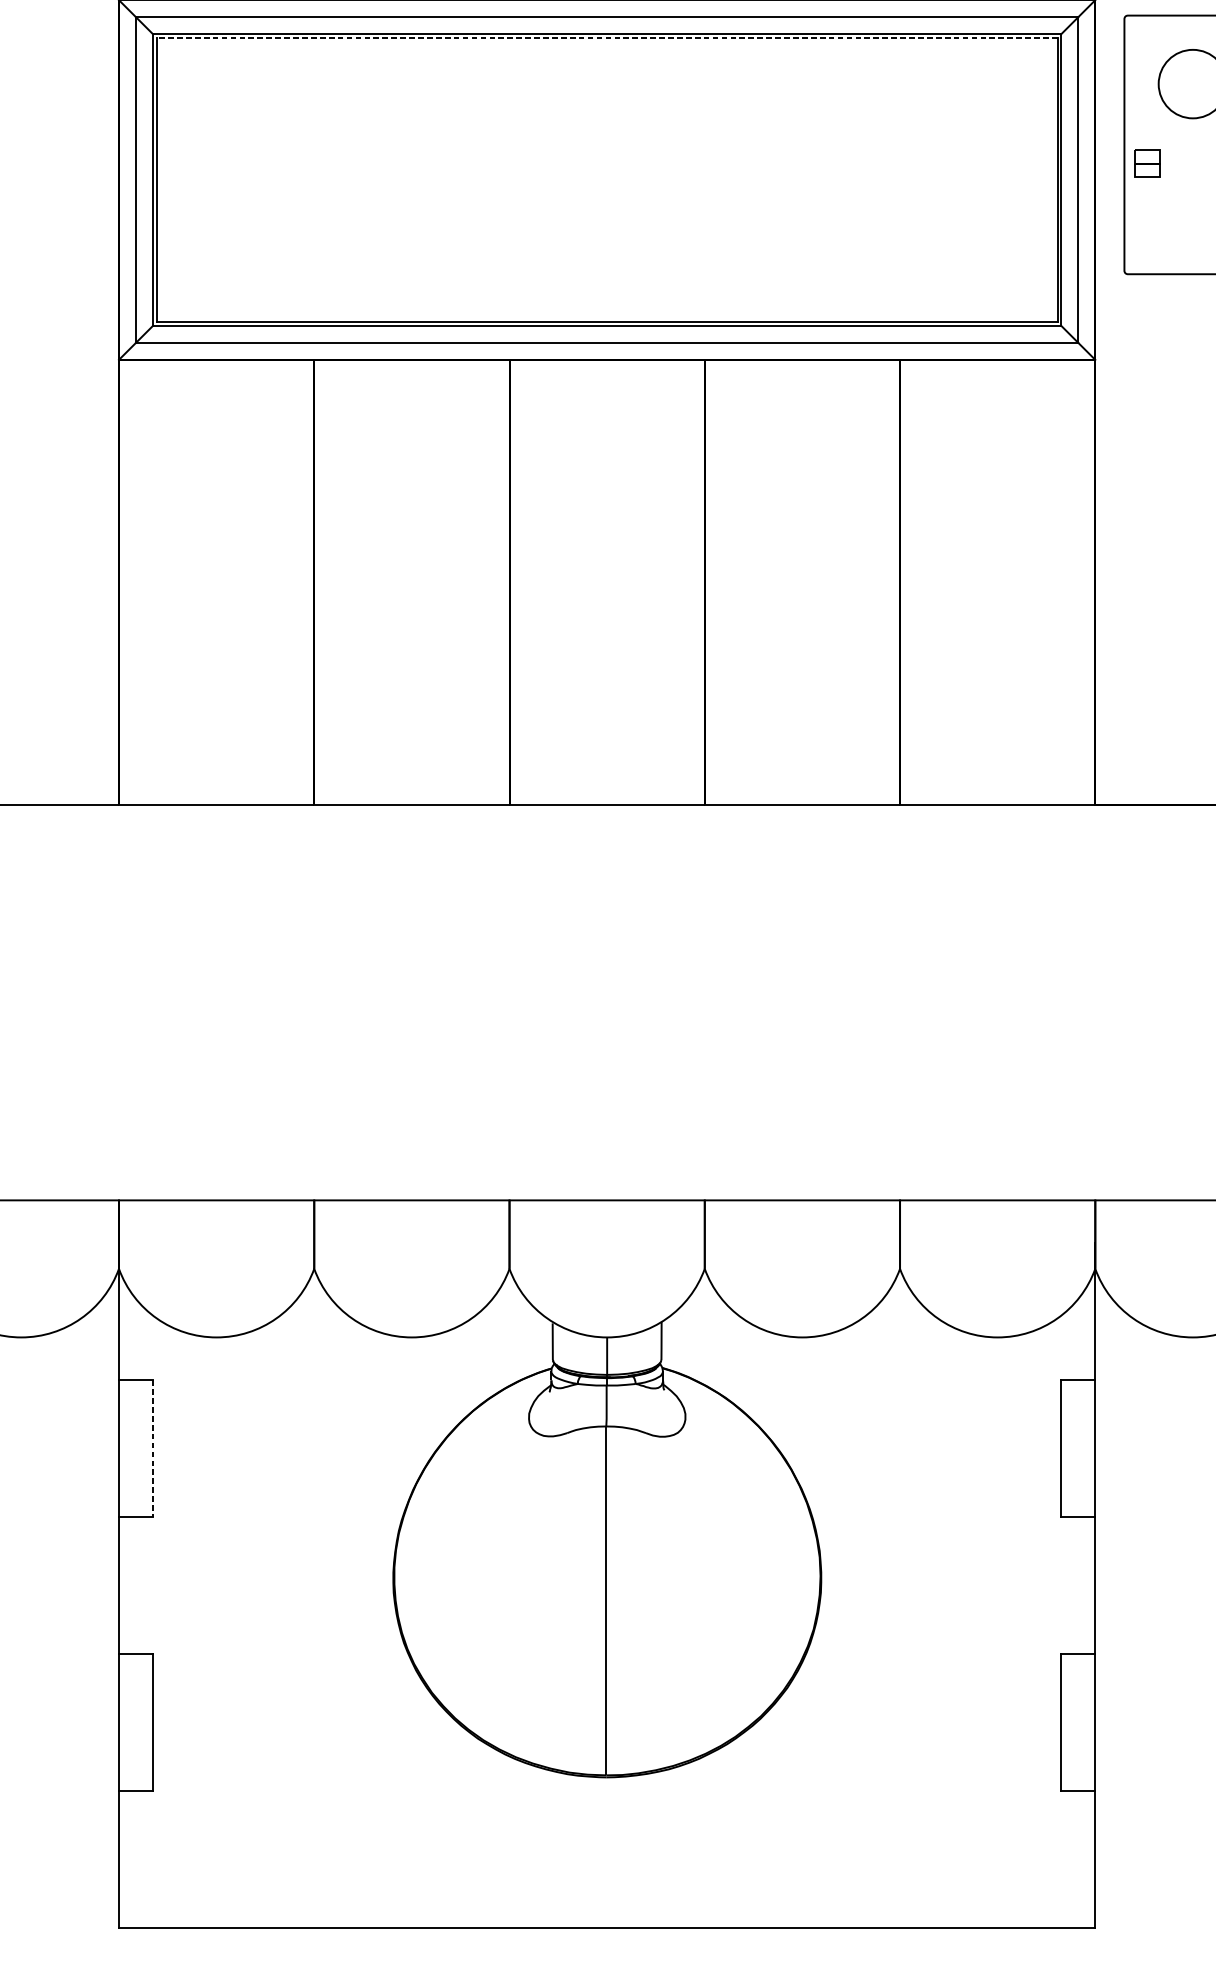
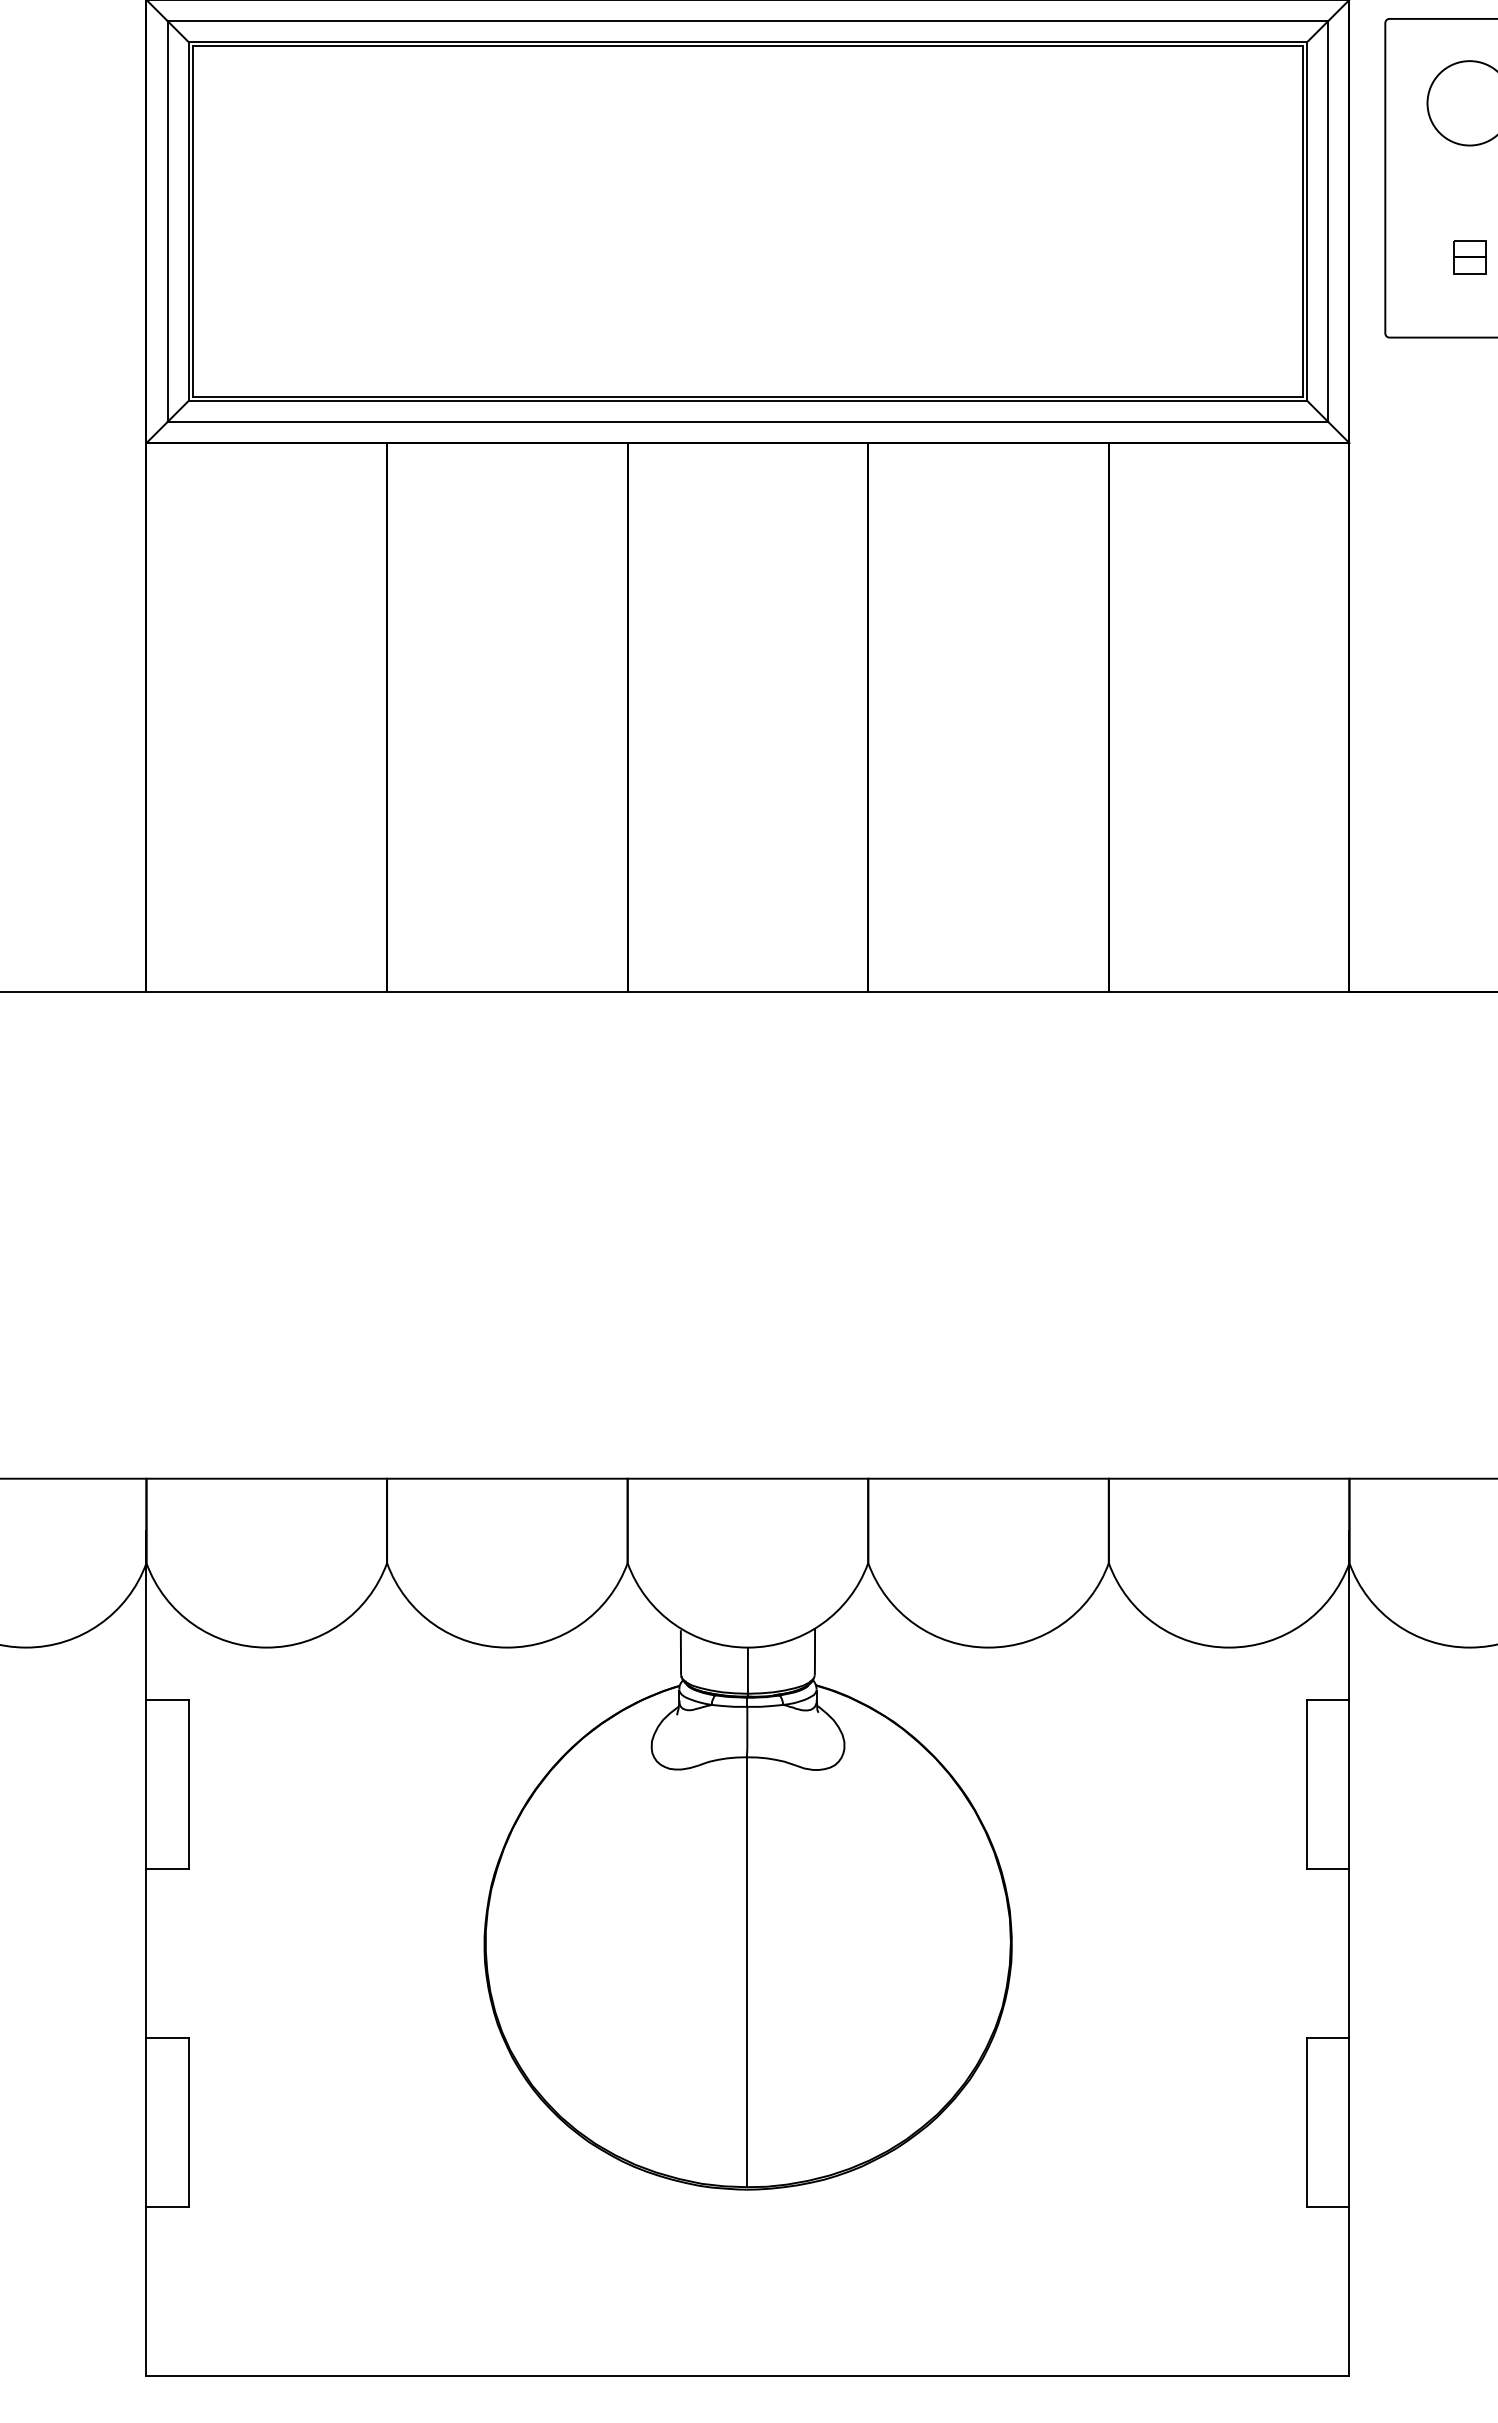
line: (606, 37) -> (747, 46), dashed -> solid
part: (1147, 163) -> (1469, 257), moved
line: (153, 1449) -> (188, 1785), dashed -> solid

